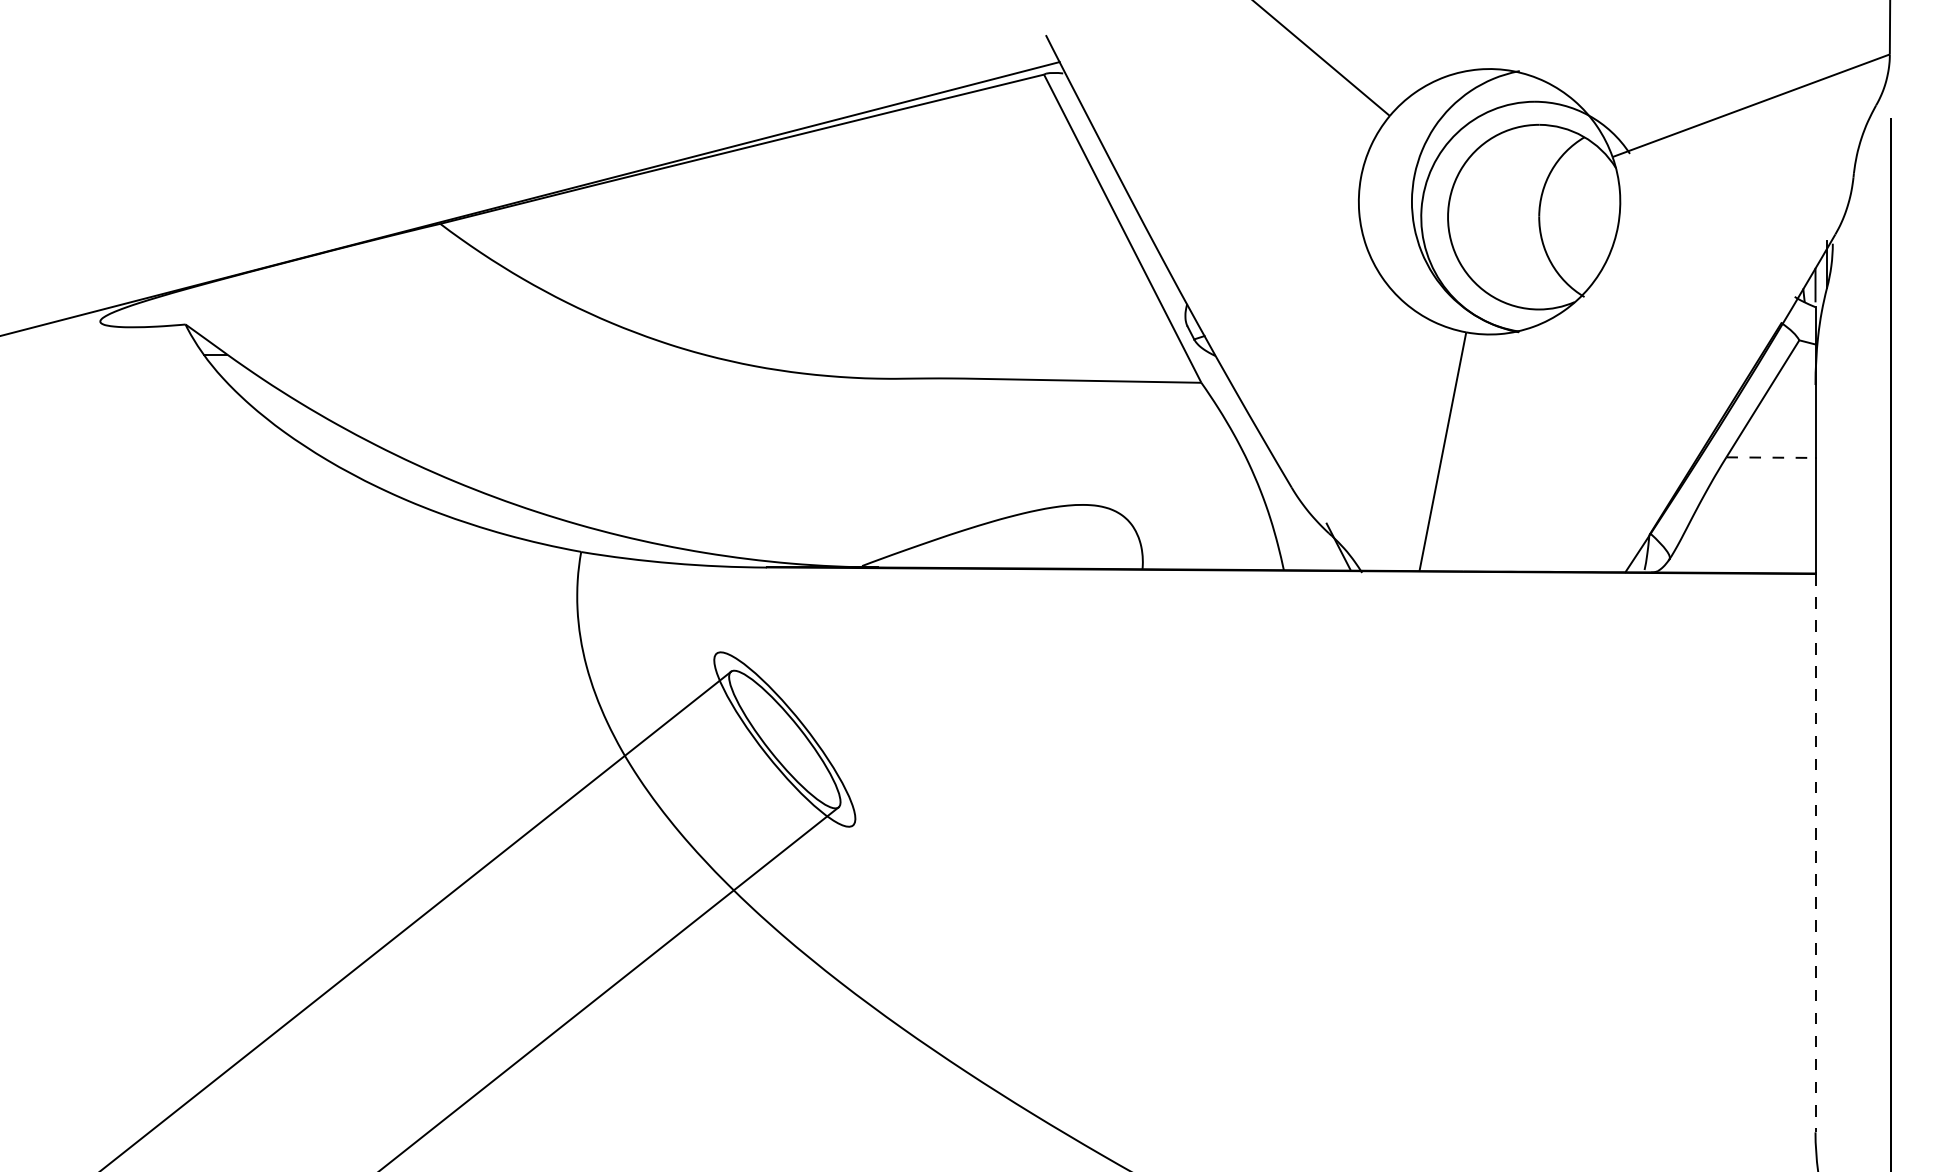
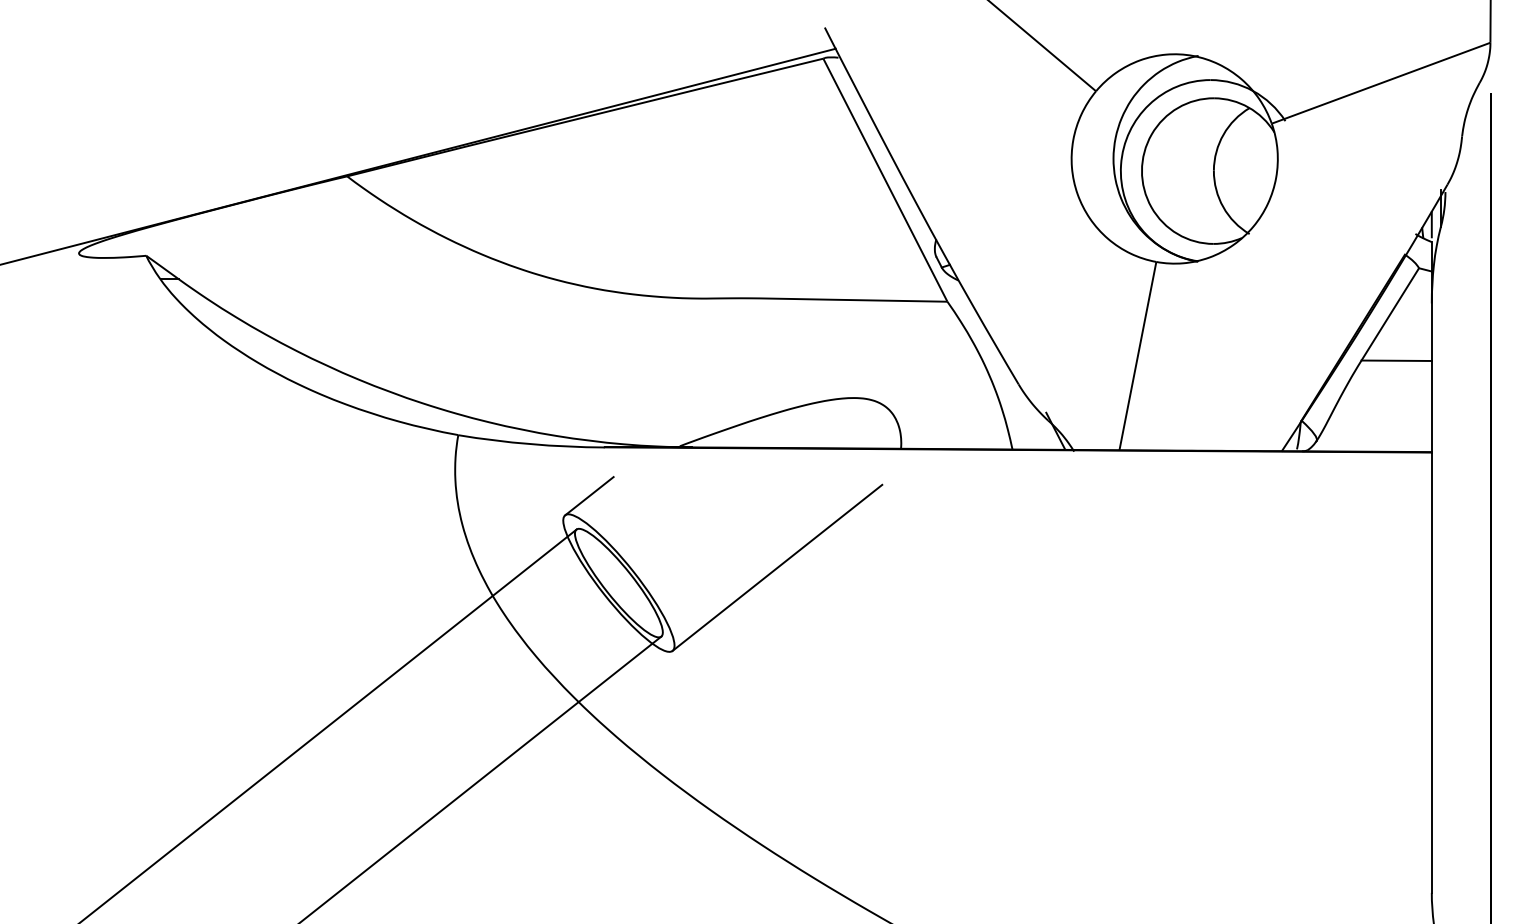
line: (1770, 457) -> (1396, 360), dashed -> solid
line: (747, 629) -> (589, 496), added
line: (985, 720) -> (777, 568), added
line: (1815, 853) -> (1431, 672), dashed -> solid

